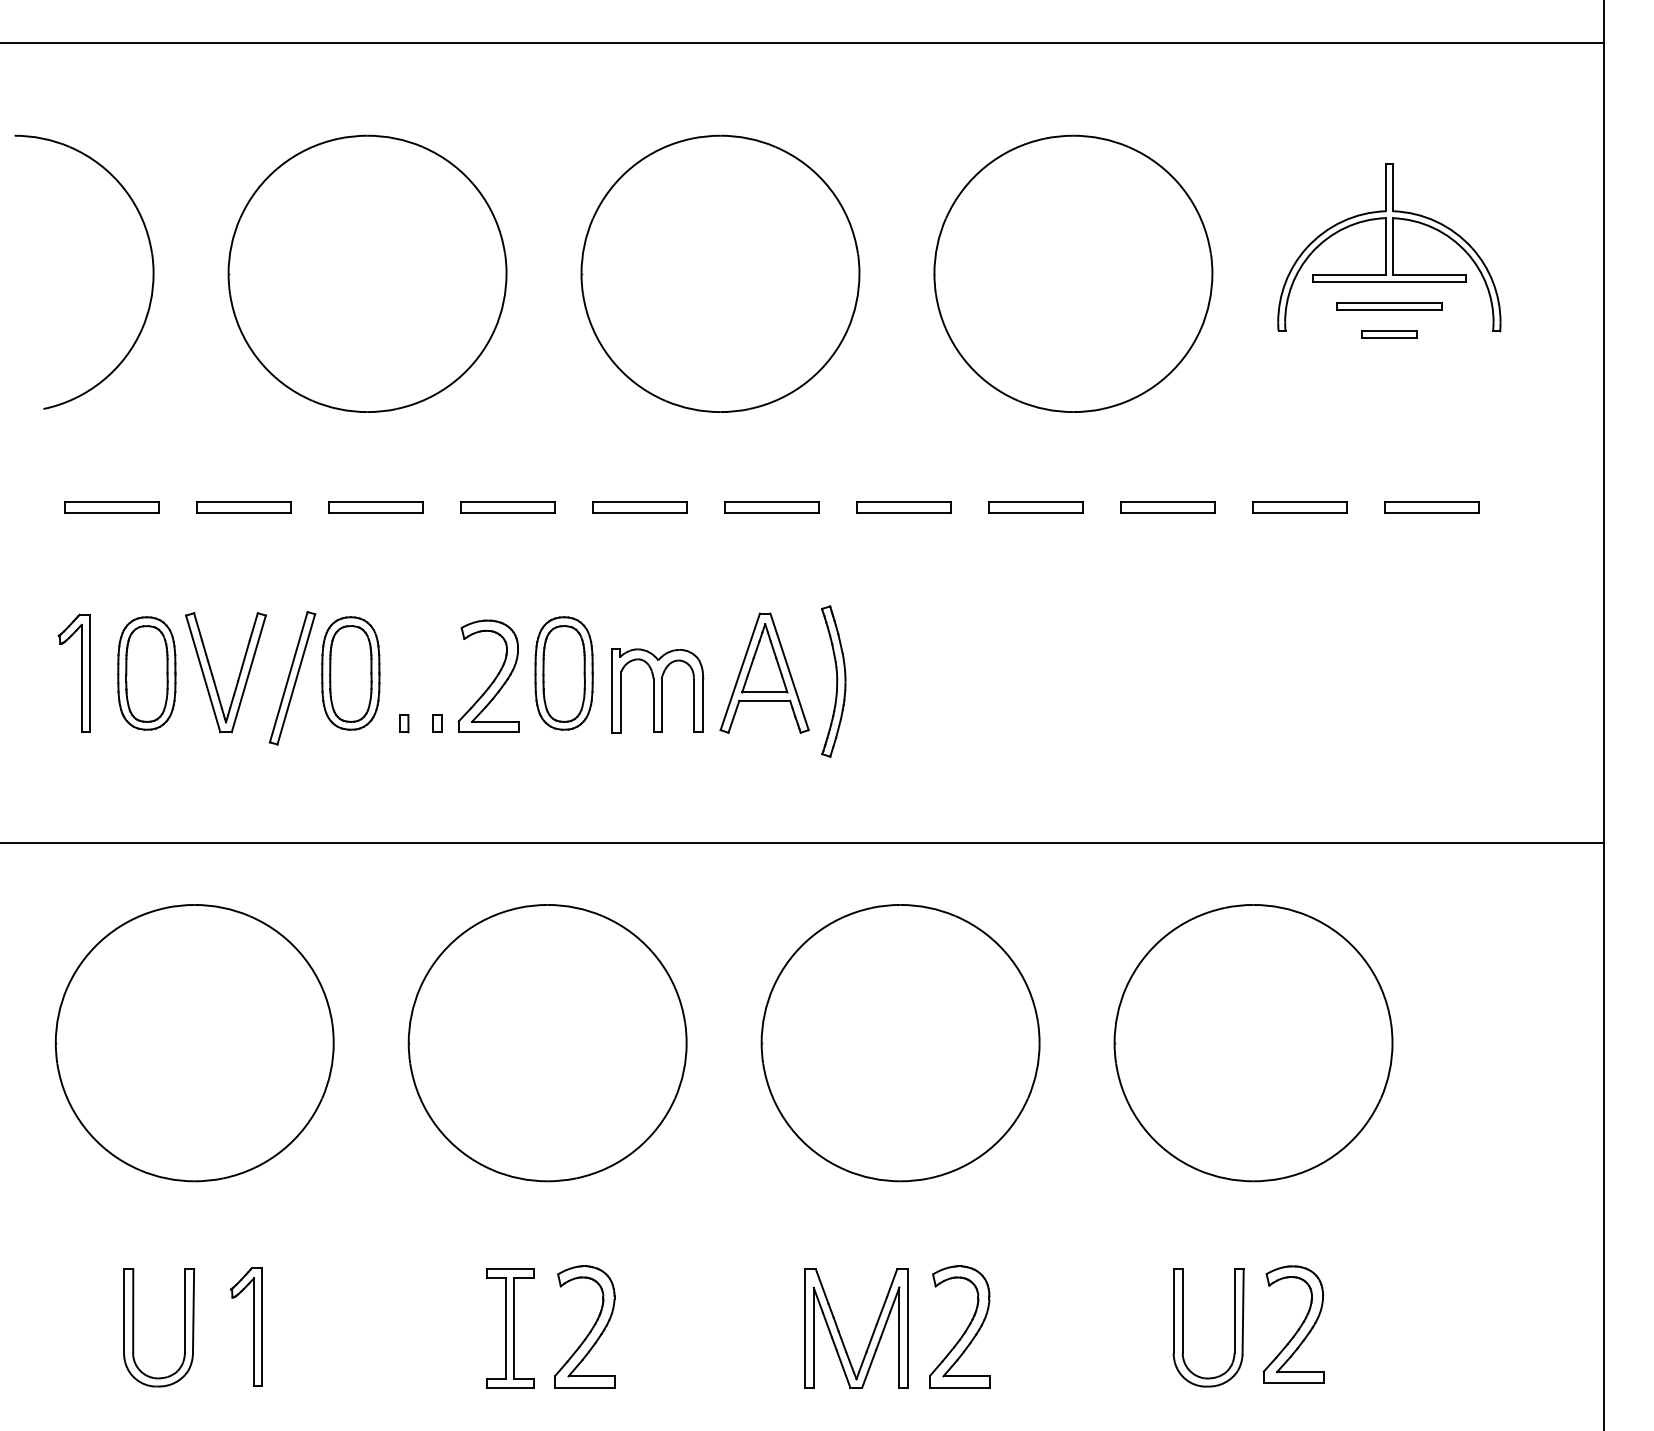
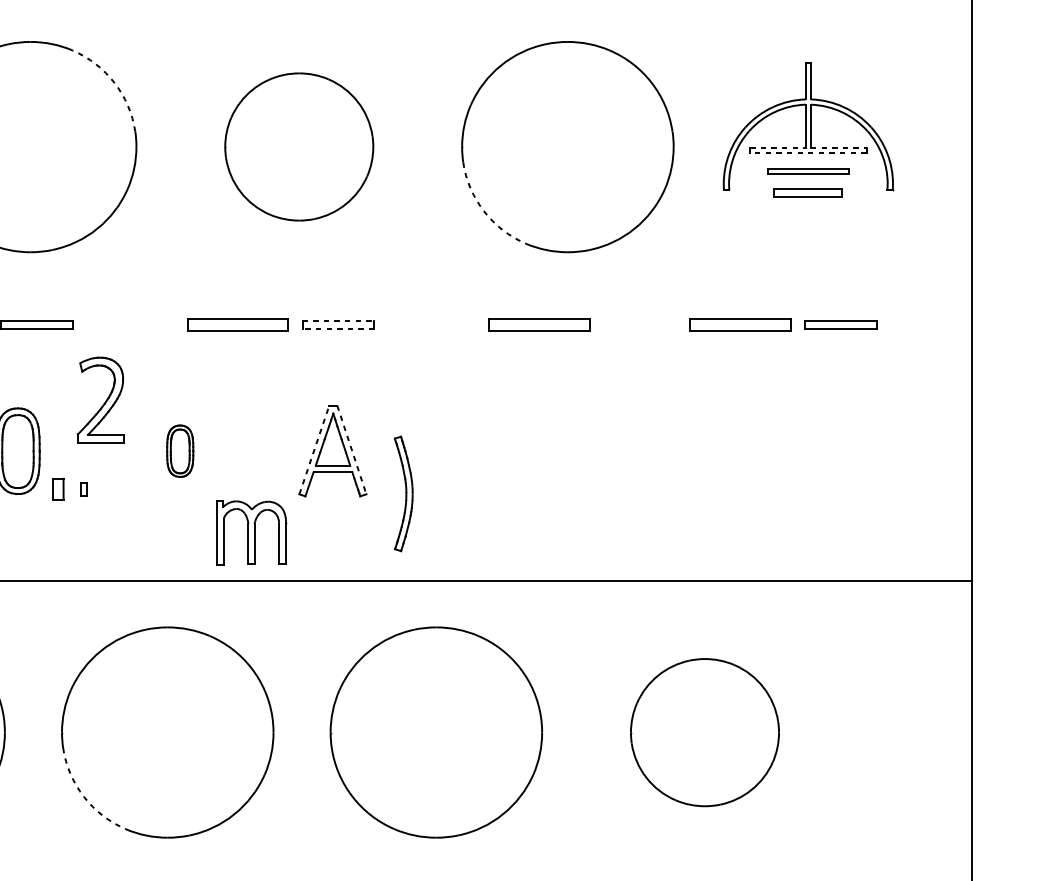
arc: (477, 189) -> (114, 82), solid -> dashed
part: (720, 273) -> (299, 146), size x0.7
line: (1349, 275) -> (778, 148), solid -> dashed
line: (1429, 275) -> (838, 148), solid -> dashed
line: (1388, 282) -> (807, 153), solid -> dashed
part: (1389, 334) -> (808, 193), size x1.6
arc: (963, 358) -> (484, 211), solid -> dashed
line: (772, 502) -> (338, 321), solid -> dashed
part: (507, 507) -> (137, 324), removed
part: (639, 507) -> (237, 324), size x1.4
part: (903, 507) -> (438, 324), removed
part: (1035, 507) -> (539, 324), size x1.4
part: (1167, 507) -> (639, 324), removed
part: (1299, 507) -> (739, 324), size x1.4
line: (771, 513) -> (338, 329), solid -> dashed
line: (740, 671) -> (314, 449), solid -> dashed
line: (789, 672) -> (351, 450), solid -> dashed
part: (563, 673) -> (179, 451), size x0.6
part: (493, 679) -> (104, 402), moved
part: (833, 681) -> (403, 493), moved
part: (657, 690) -> (251, 532), moved
part: (404, 723) -> (58, 489), size x1.6
part: (1253, 1043) -> (704, 732), size x0.7
arc: (437, 1127) -> (83, 796), solid -> dashed

